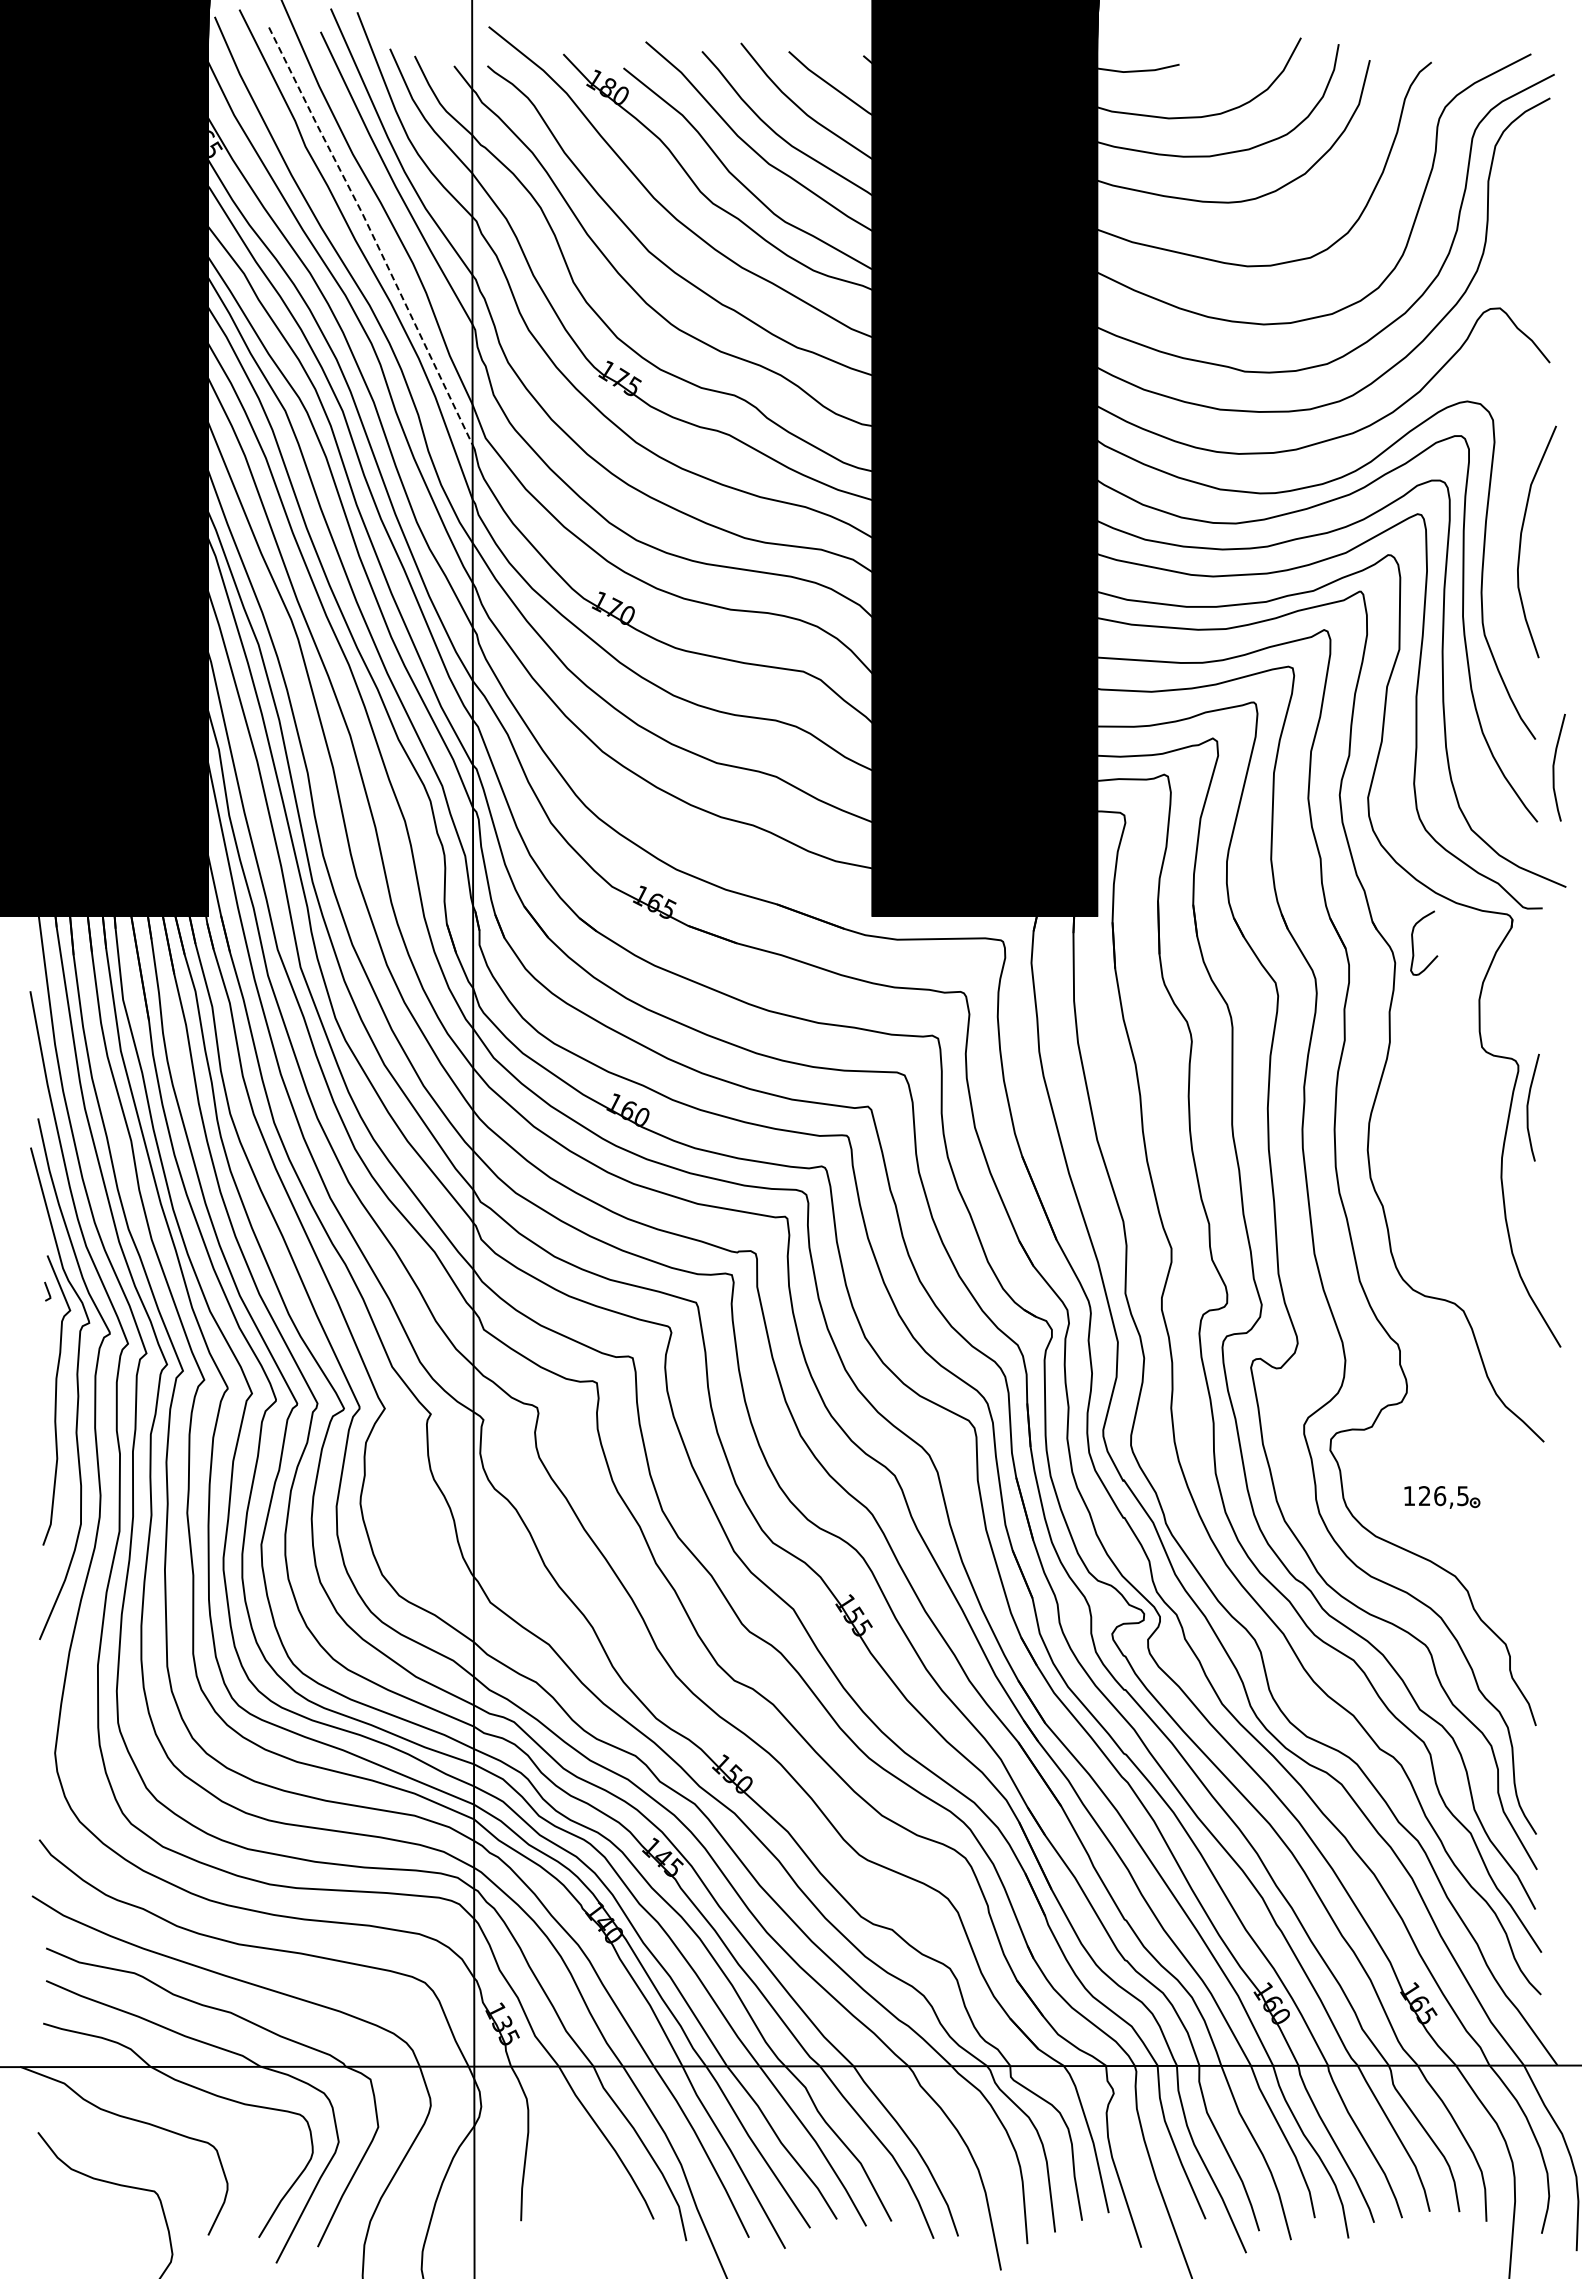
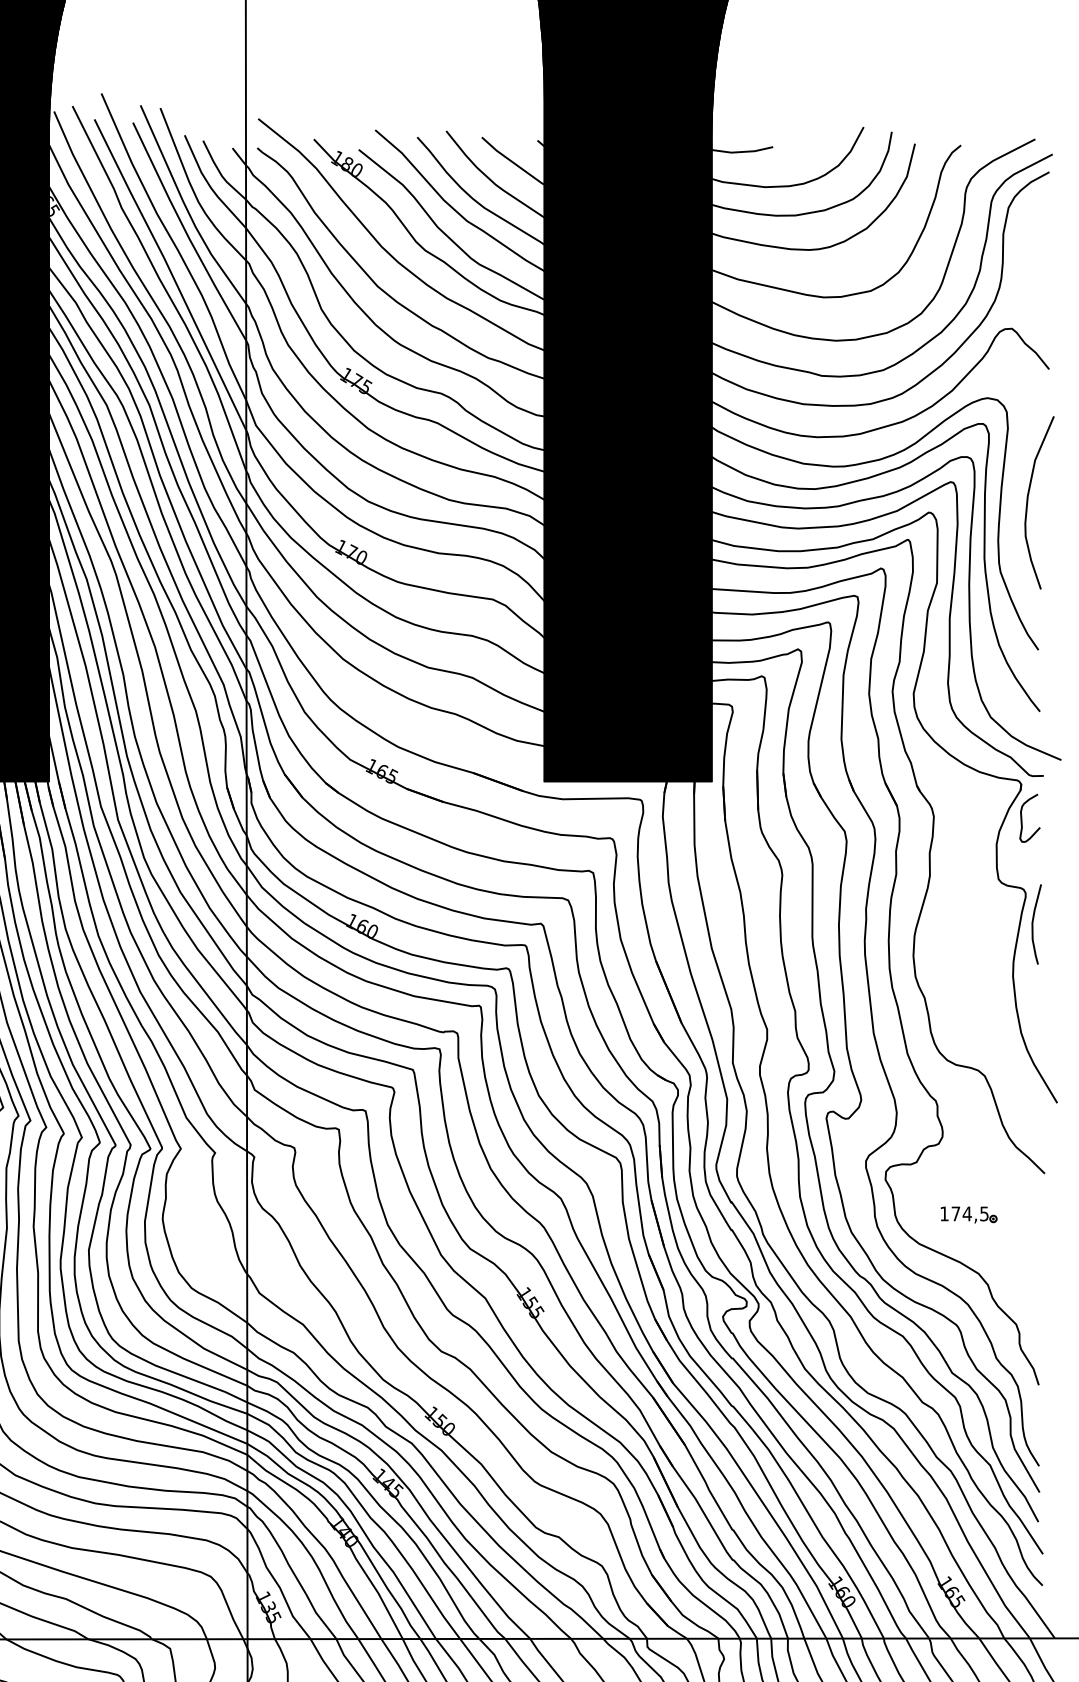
line: (372, 234) -> (171, 273), dashed -> solid
curve: (1554, 767) -> (1052, 670), removed
curve: (1413, 942) -> (1022, 817), moved
text: (1432, 1496) -> (961, 1214), 126,5 -> 174,5

